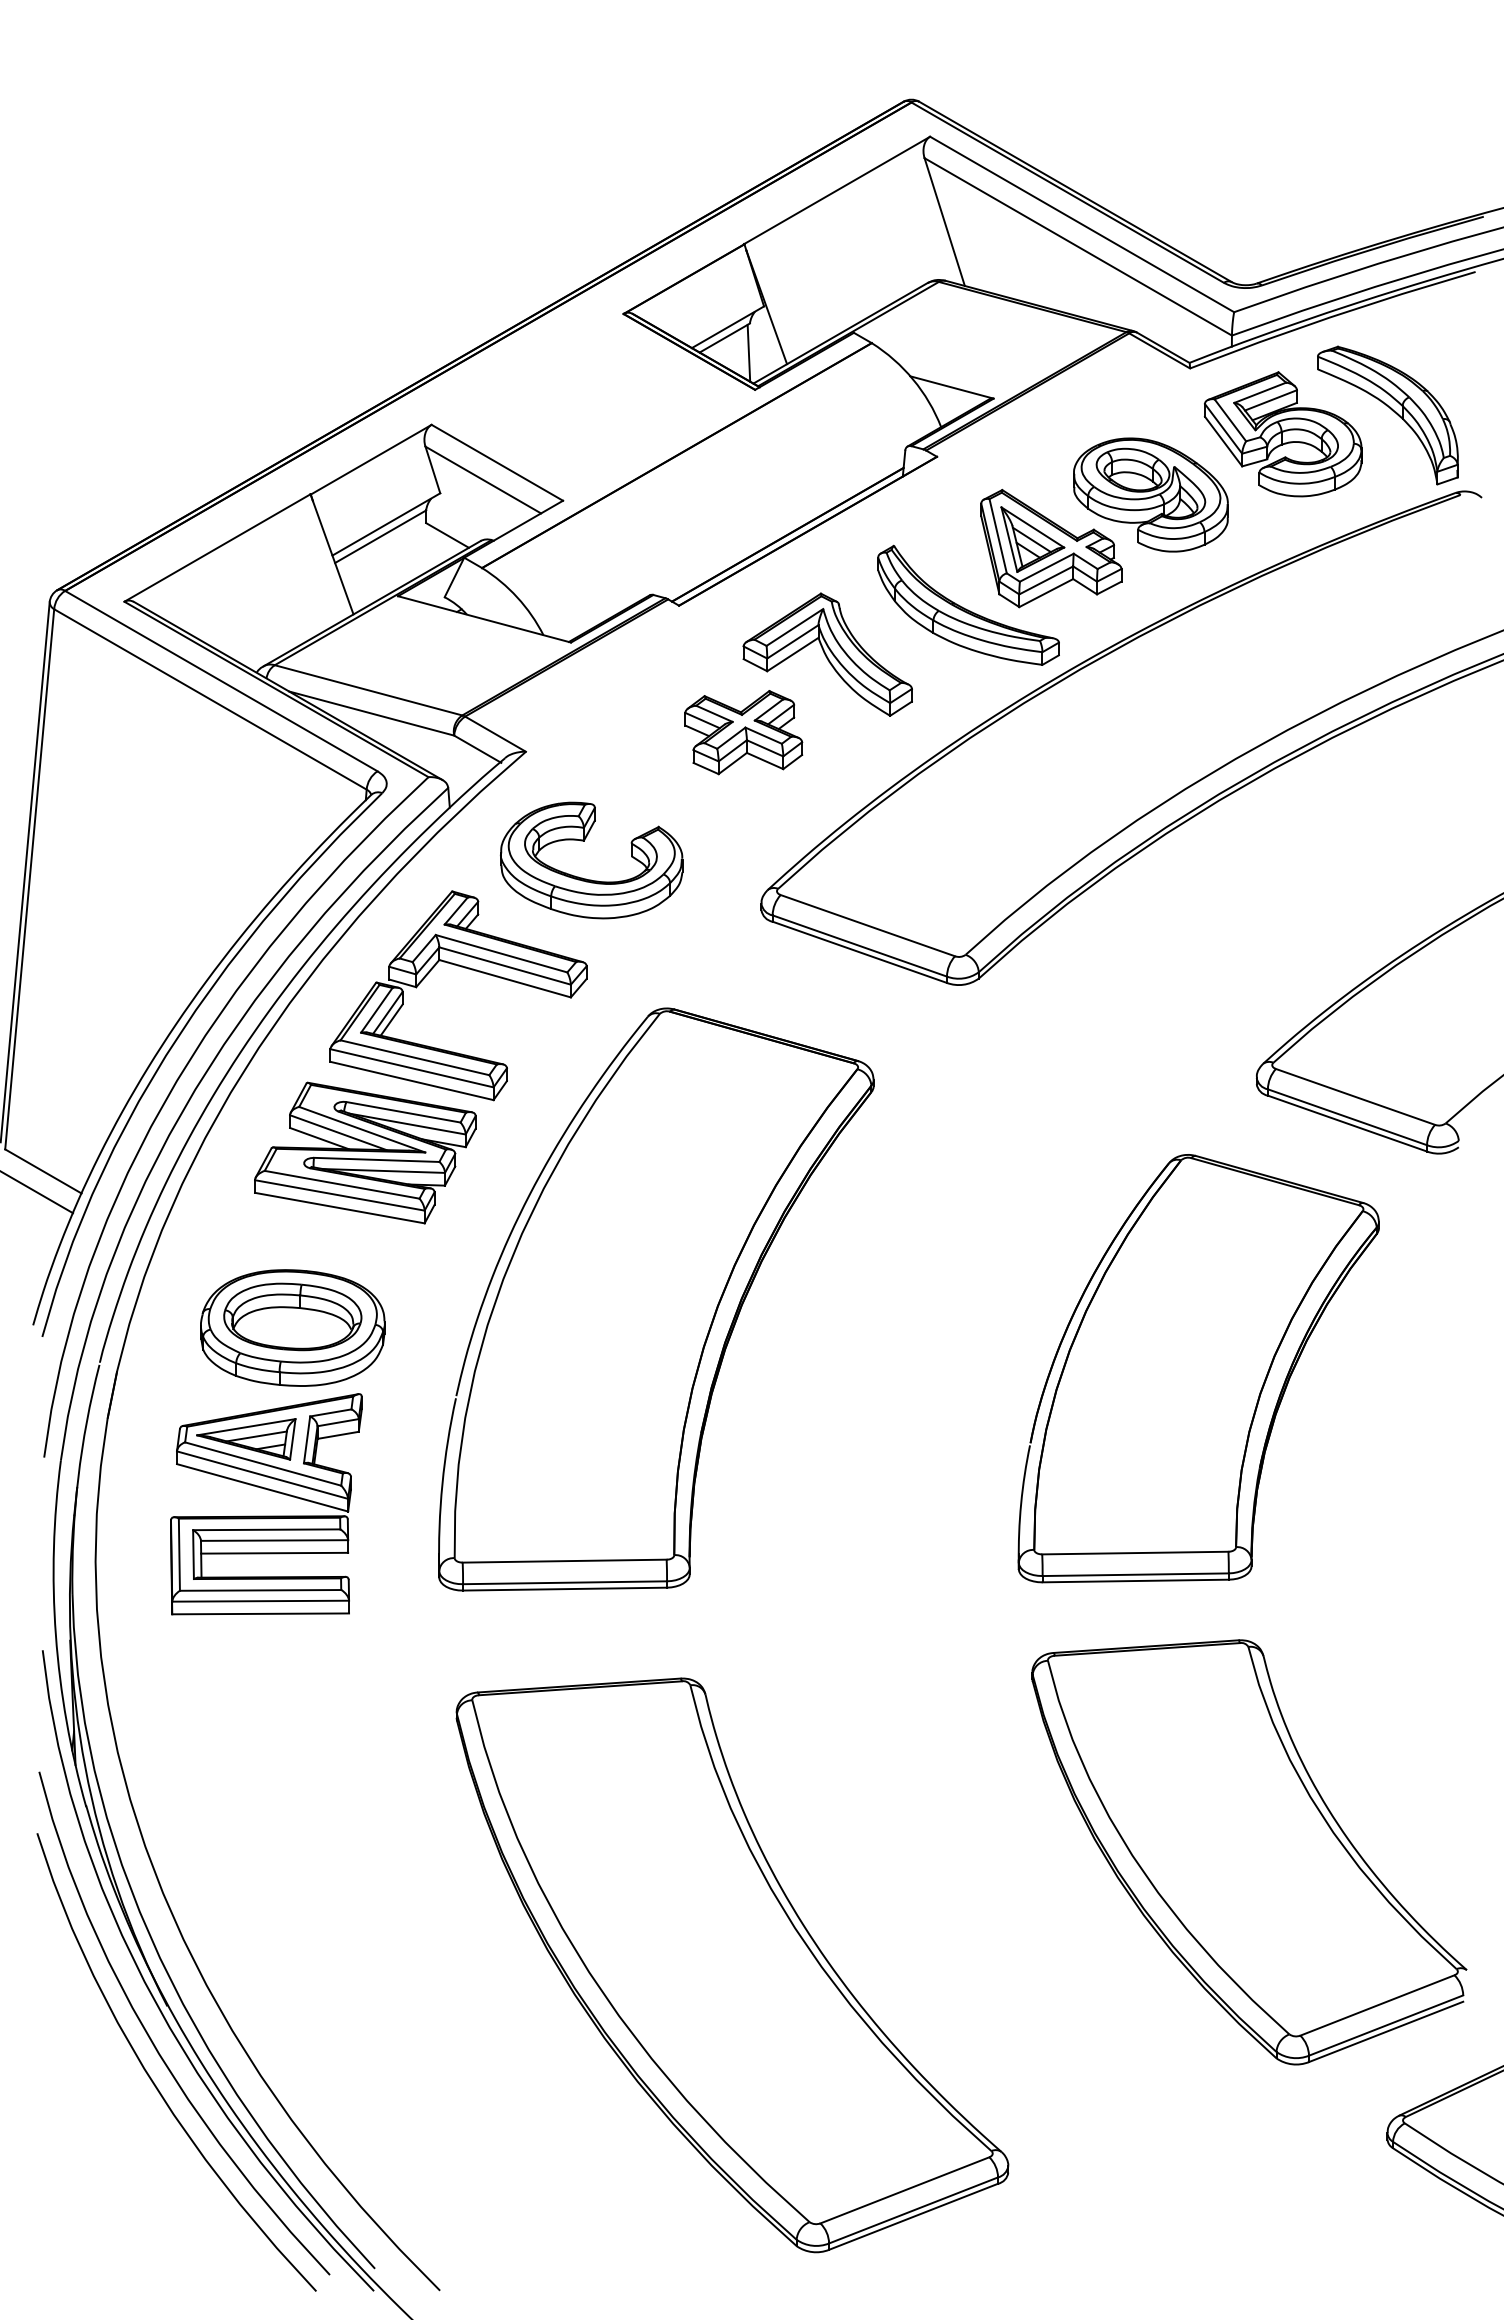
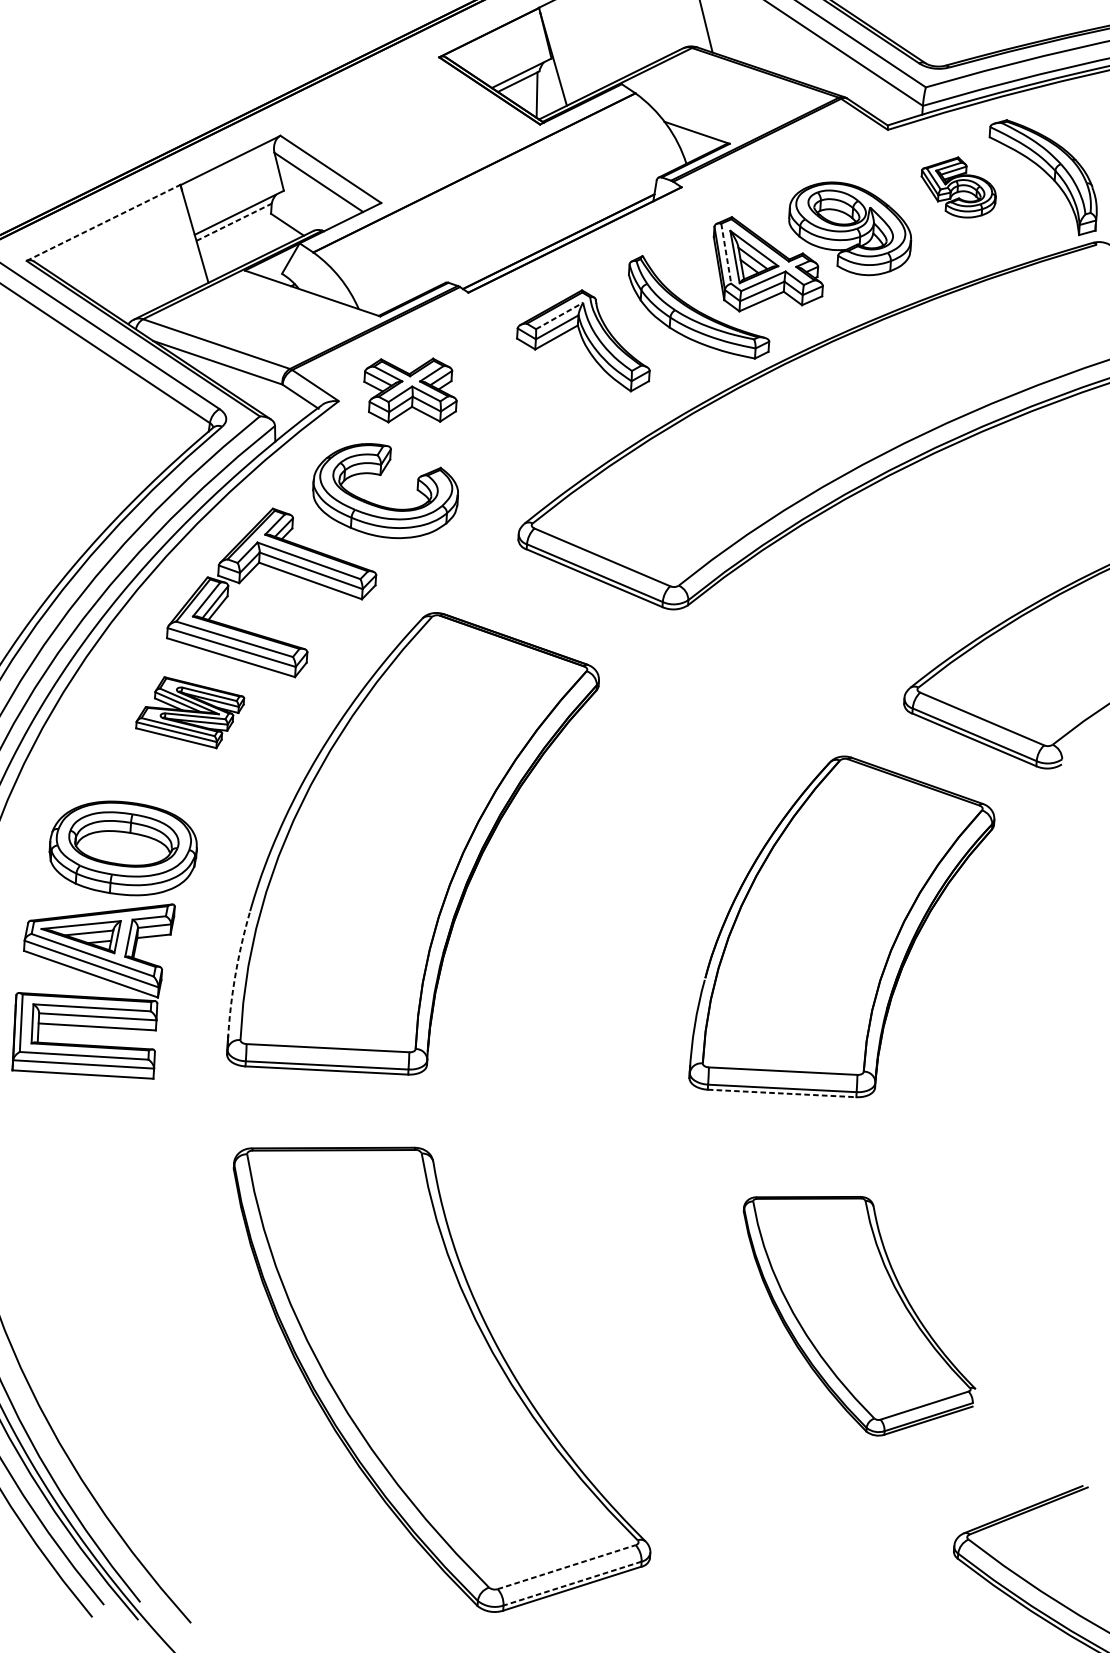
part: (1282, 434) -> (958, 187), size x0.6
line: (380, 536) -> (234, 222), solid -> dashed
line: (998, 536) -> (726, 253), solid -> dashed
line: (217, 547) -> (103, 222), solid -> dashed
line: (794, 627) -> (559, 315), solid -> dashed
part: (743, 732) -> (410, 390), moved
part: (365, 1152) -> (190, 712), size x0.6
arc: (442, 1484) -> (234, 980), solid -> dashed
line: (1136, 1581) -> (782, 1093), solid -> dashed
part: (1249, 1852) -> (858, 1315), size x0.7
line: (904, 2190) -> (566, 1567), solid -> dashed
line: (913, 2210) -> (572, 1583), solid -> dashed

